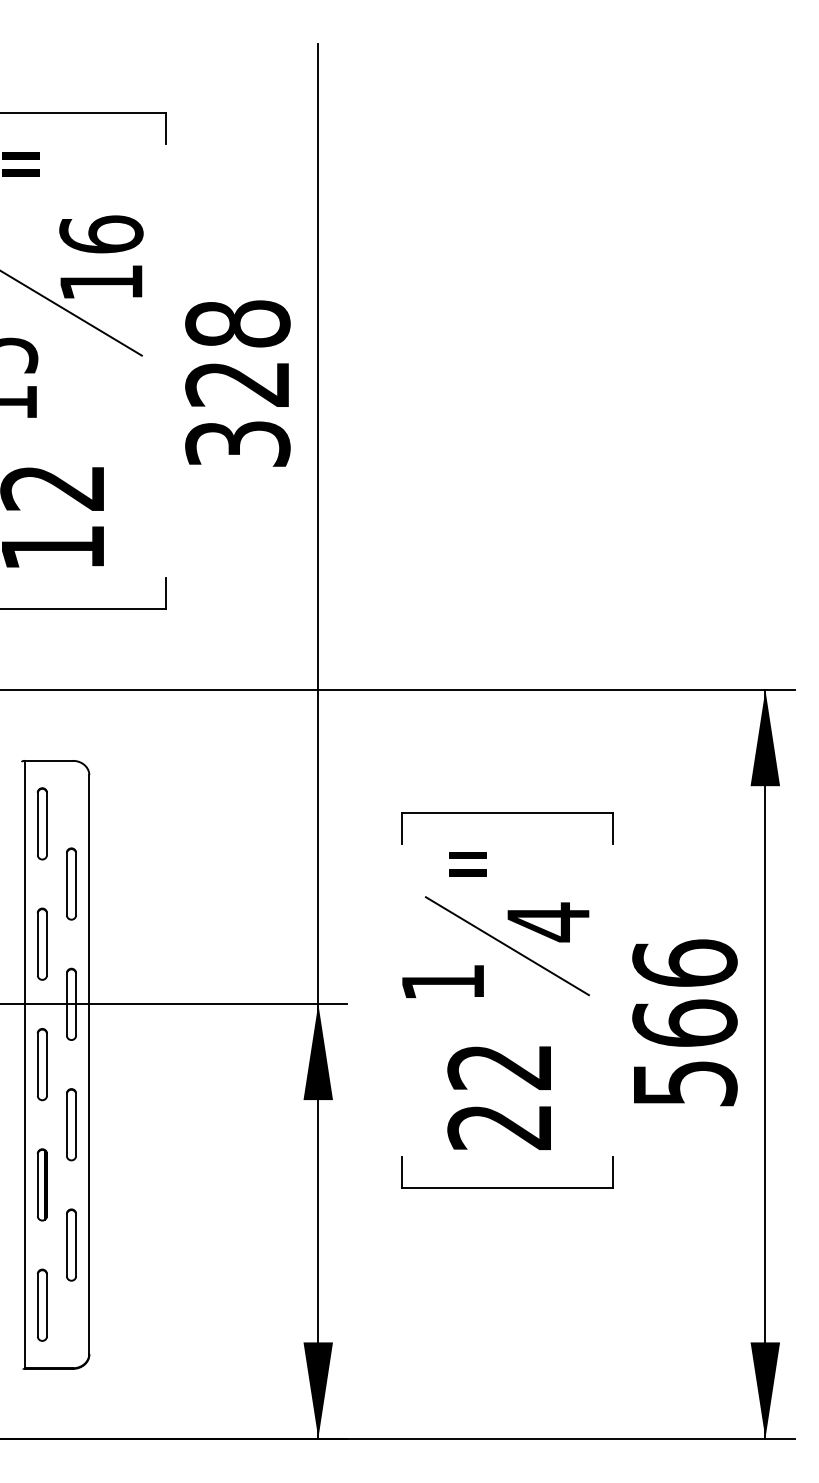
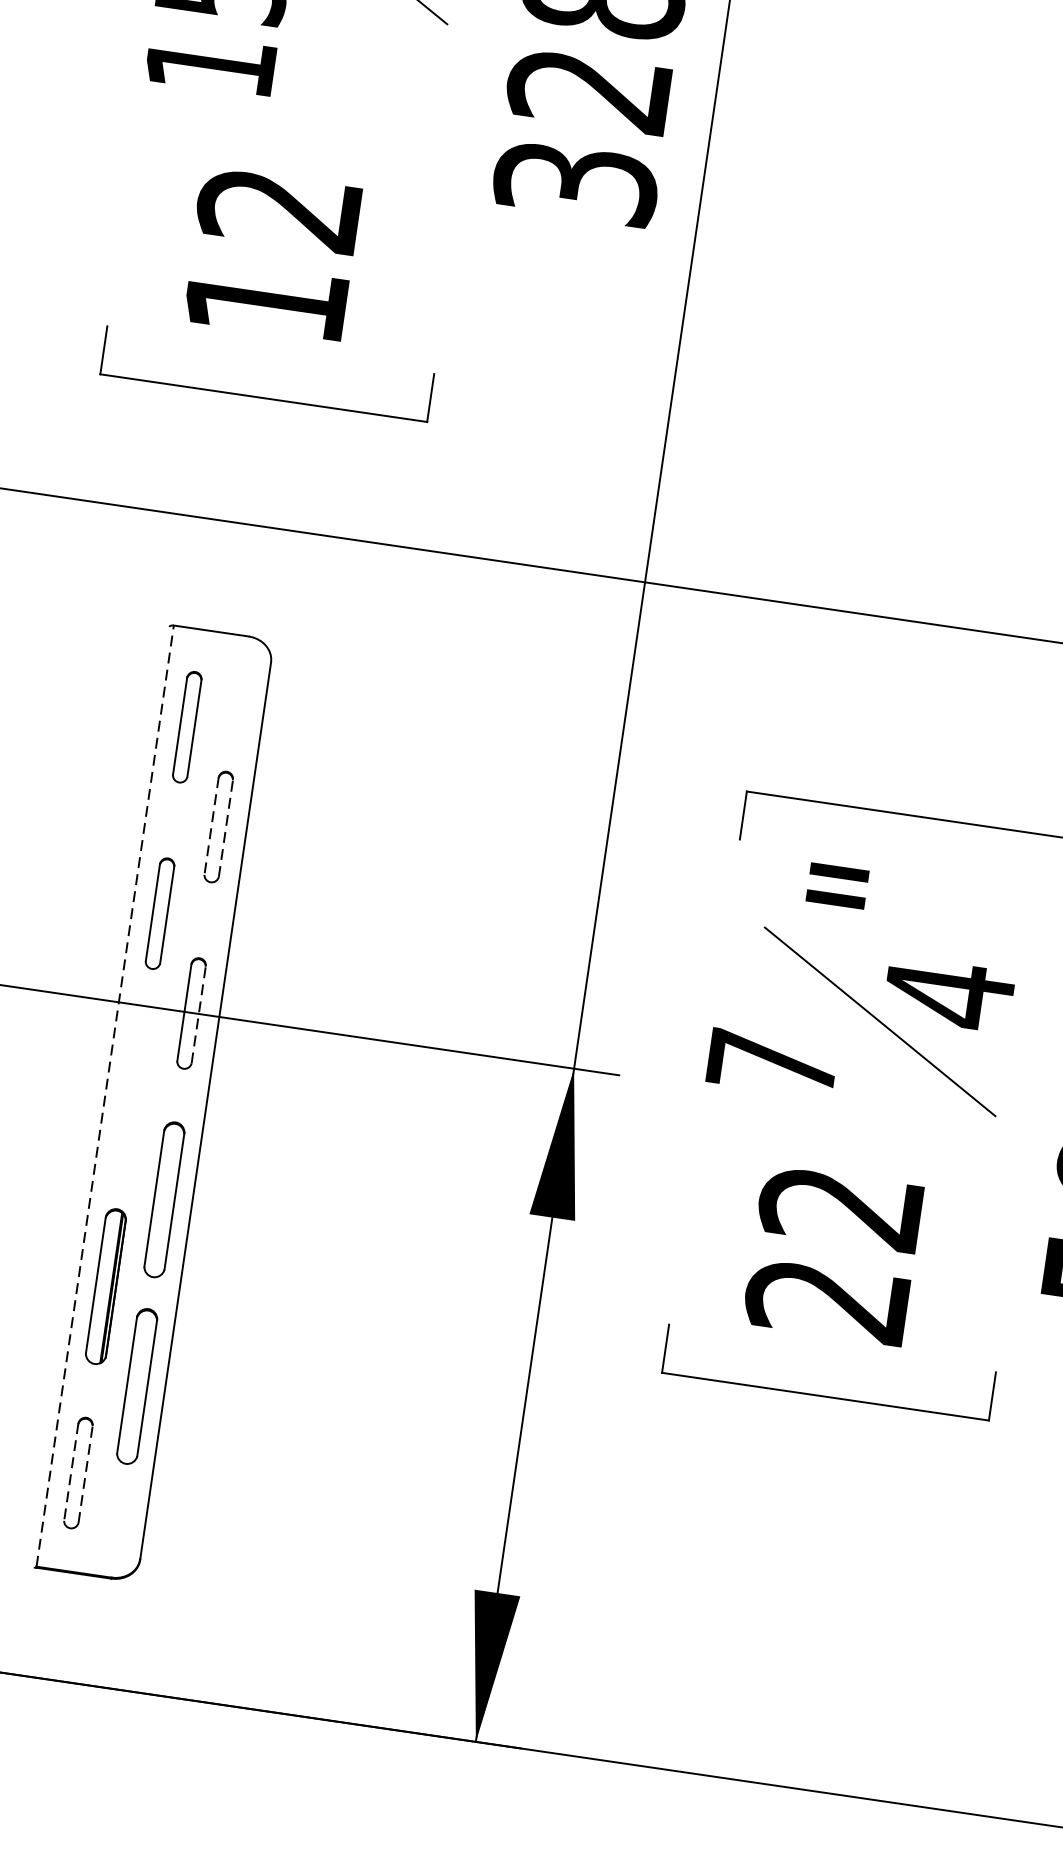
line: (66, 884) -> (210, 826), solid -> dashed
line: (76, 884) -> (226, 828), solid -> dashed
text: (442, 982) -> (771, 1063), 1 -> 7
line: (76, 1004) -> (199, 1014), solid -> dashed
line: (24, 1064) -> (105, 1096), solid -> dashed
part: (41, 1064) -> (131, 1099), removed
part: (71, 1124) -> (164, 1199), size x1.4
part: (41, 1184) -> (104, 1285), size x1.4
part: (71, 1244) -> (137, 1385), size x1.4
line: (37, 1305) -> (70, 1472), solid -> dashed
line: (47, 1305) -> (86, 1474), solid -> dashed

